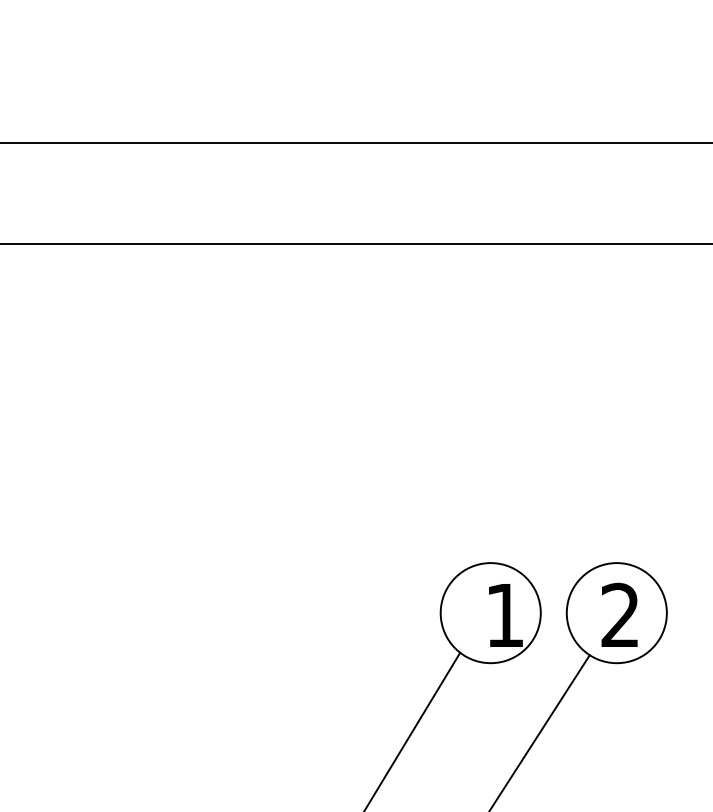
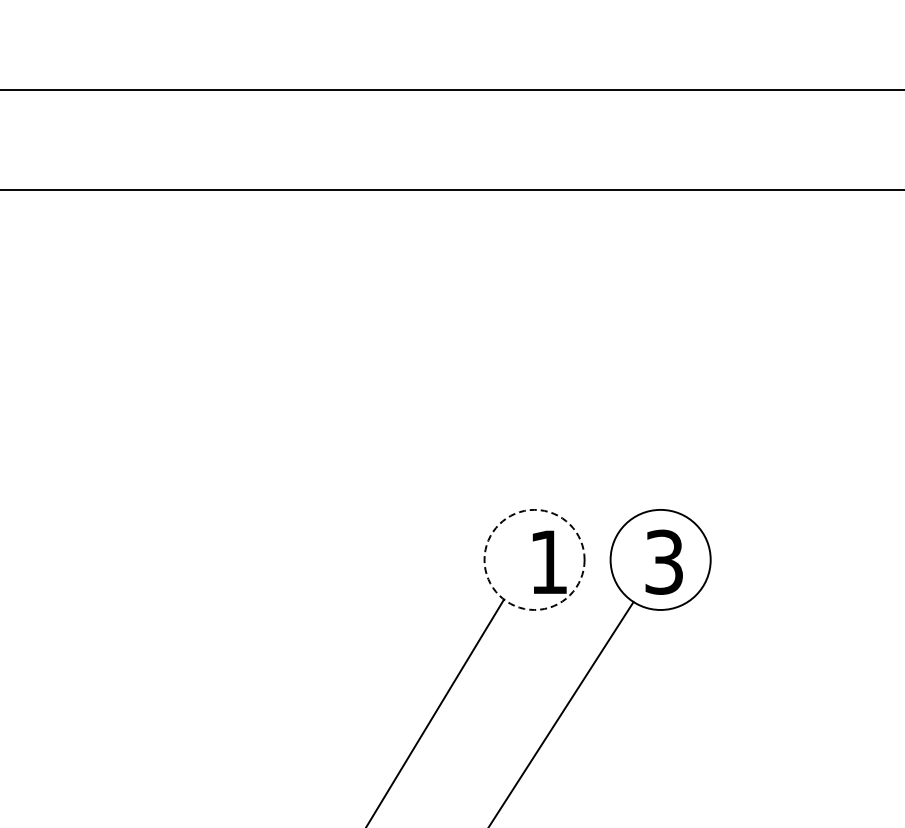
circle: (490, 612) -> (534, 559), solid -> dashed
text: (619, 614) -> (663, 561), 2 -> 3

